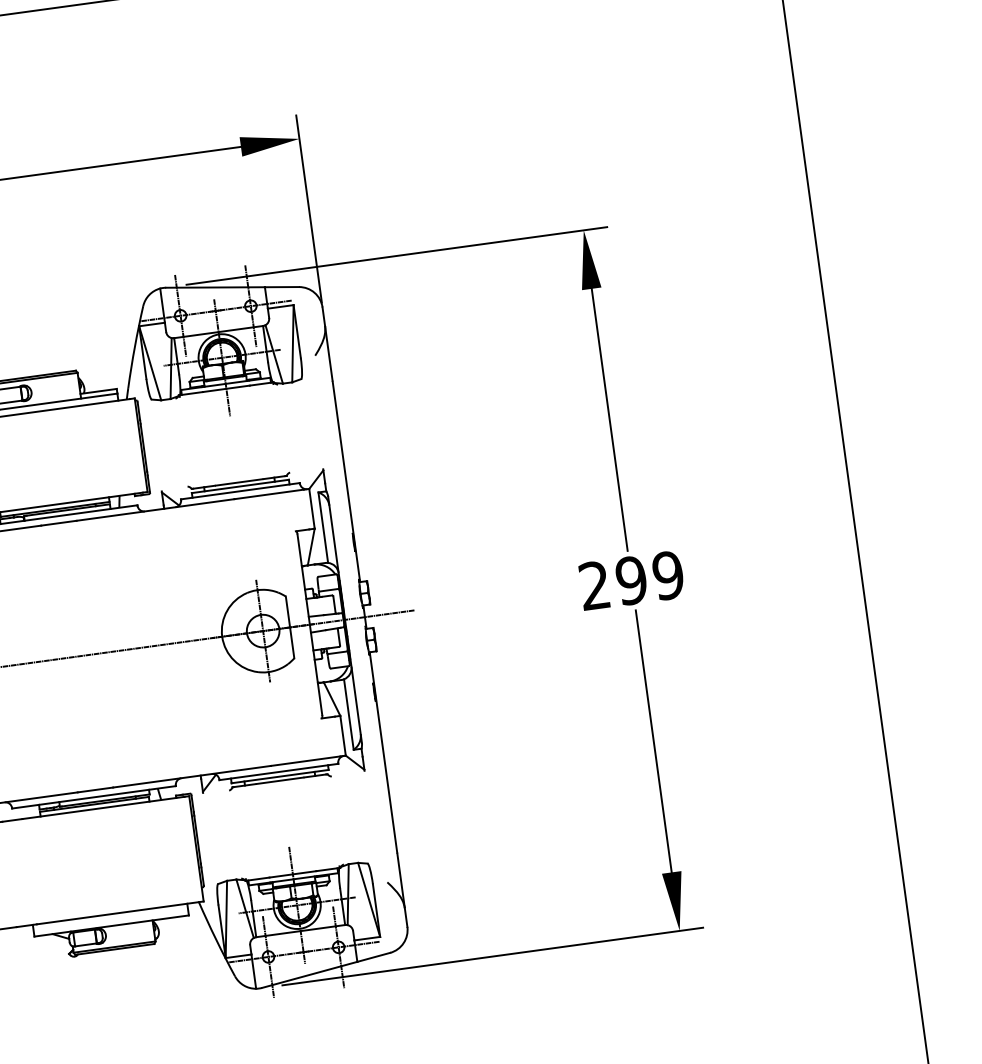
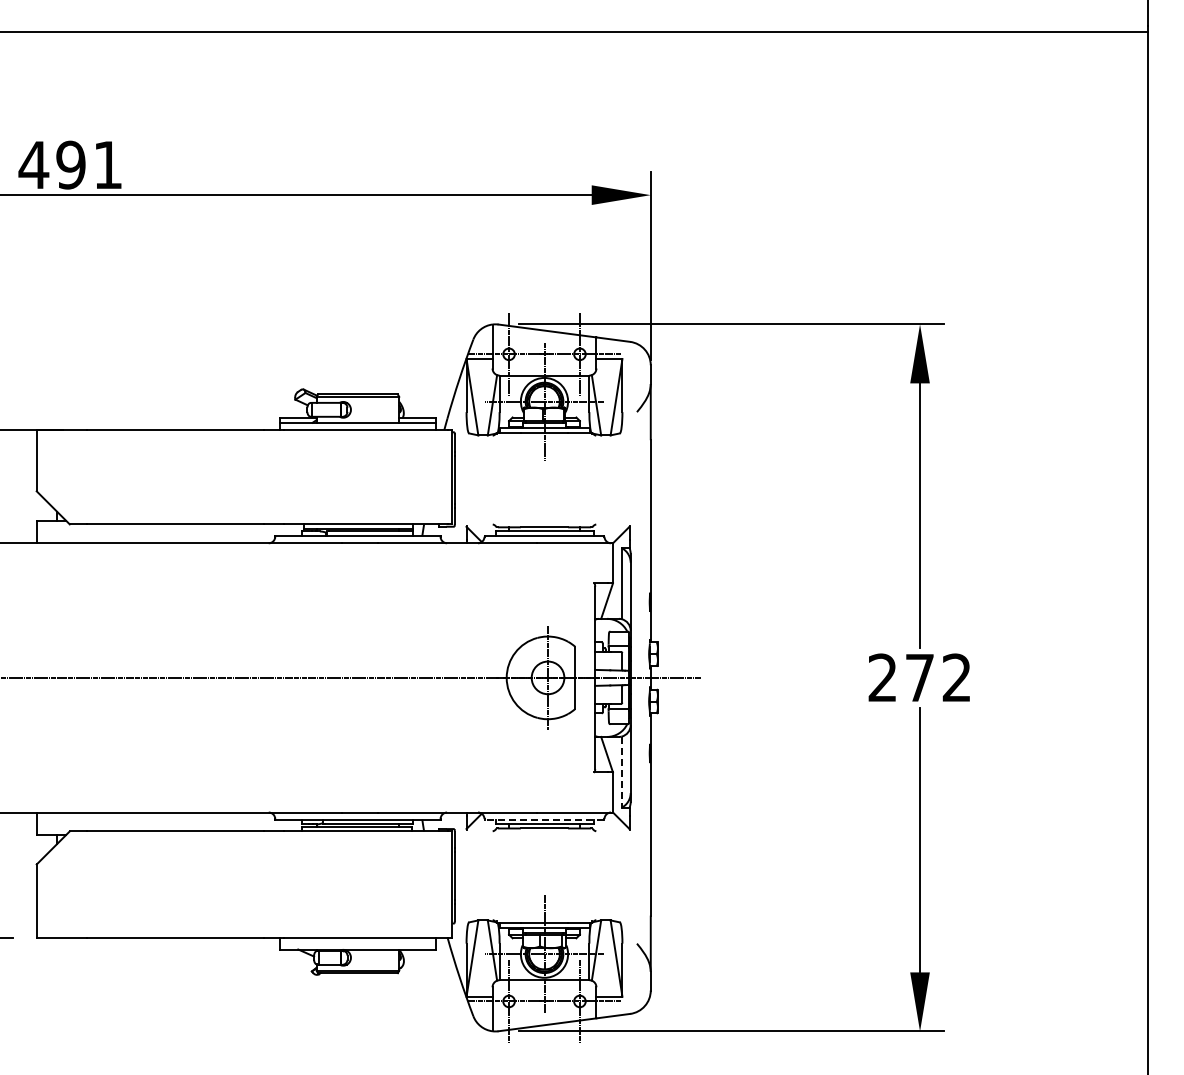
text: (649, 577) -> (938, 677), 299 -> 272
line: (348, 714) -> (621, 772), solid -> dashed
line: (278, 771) -> (544, 819), solid -> dashed

